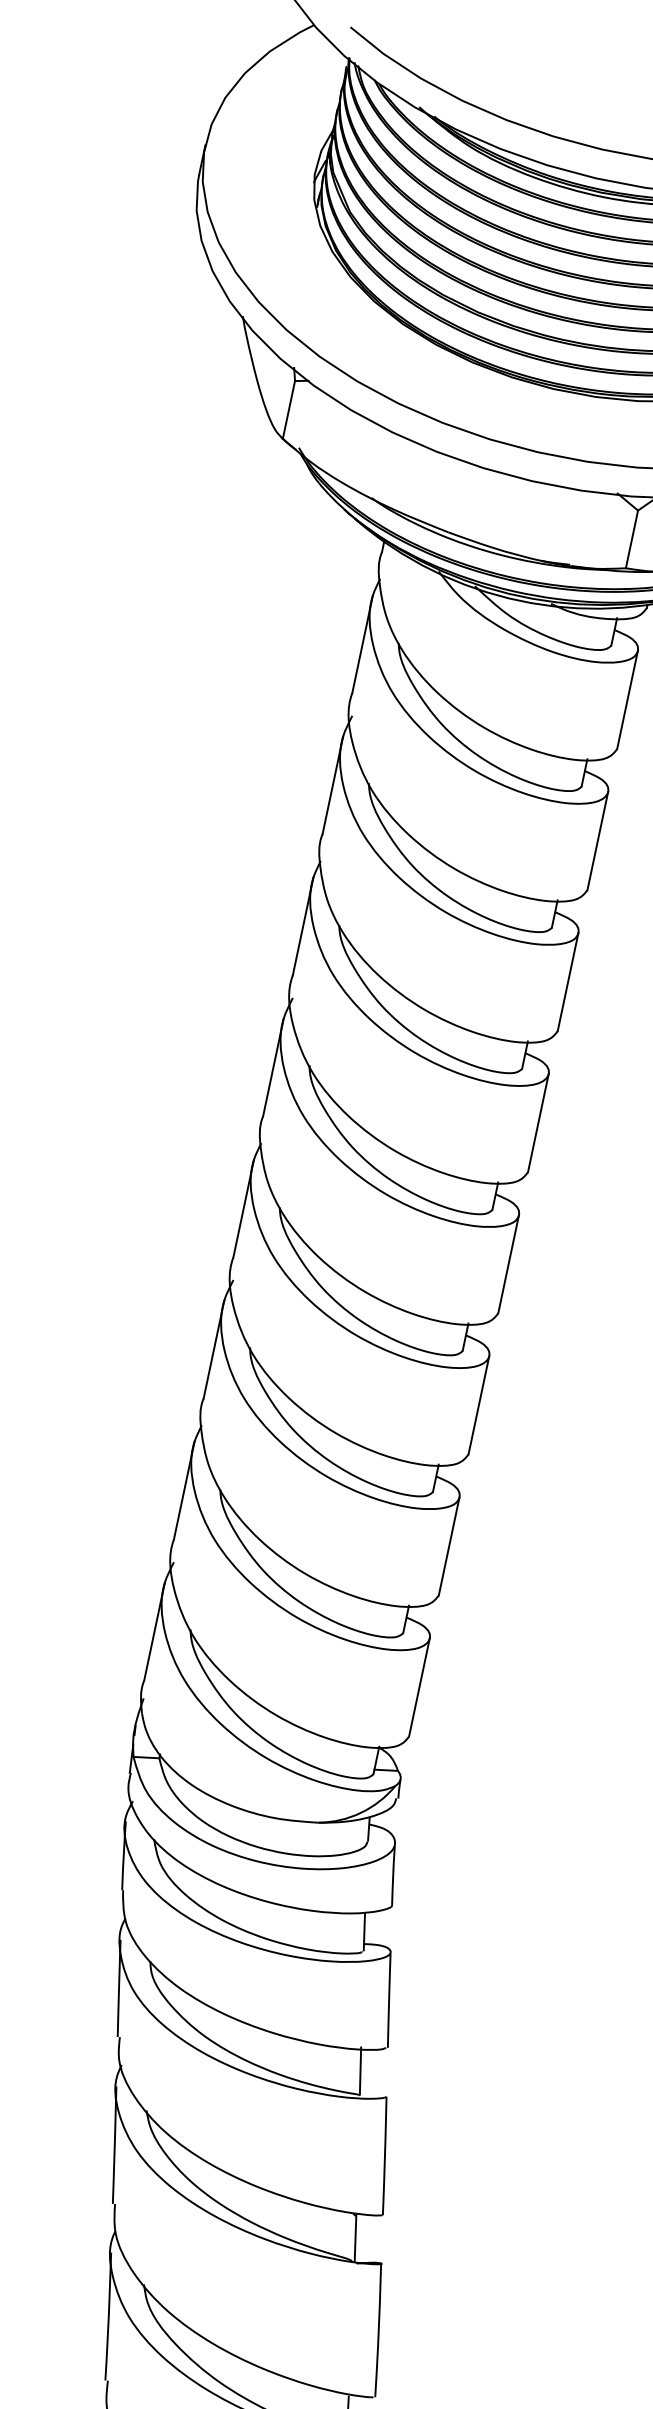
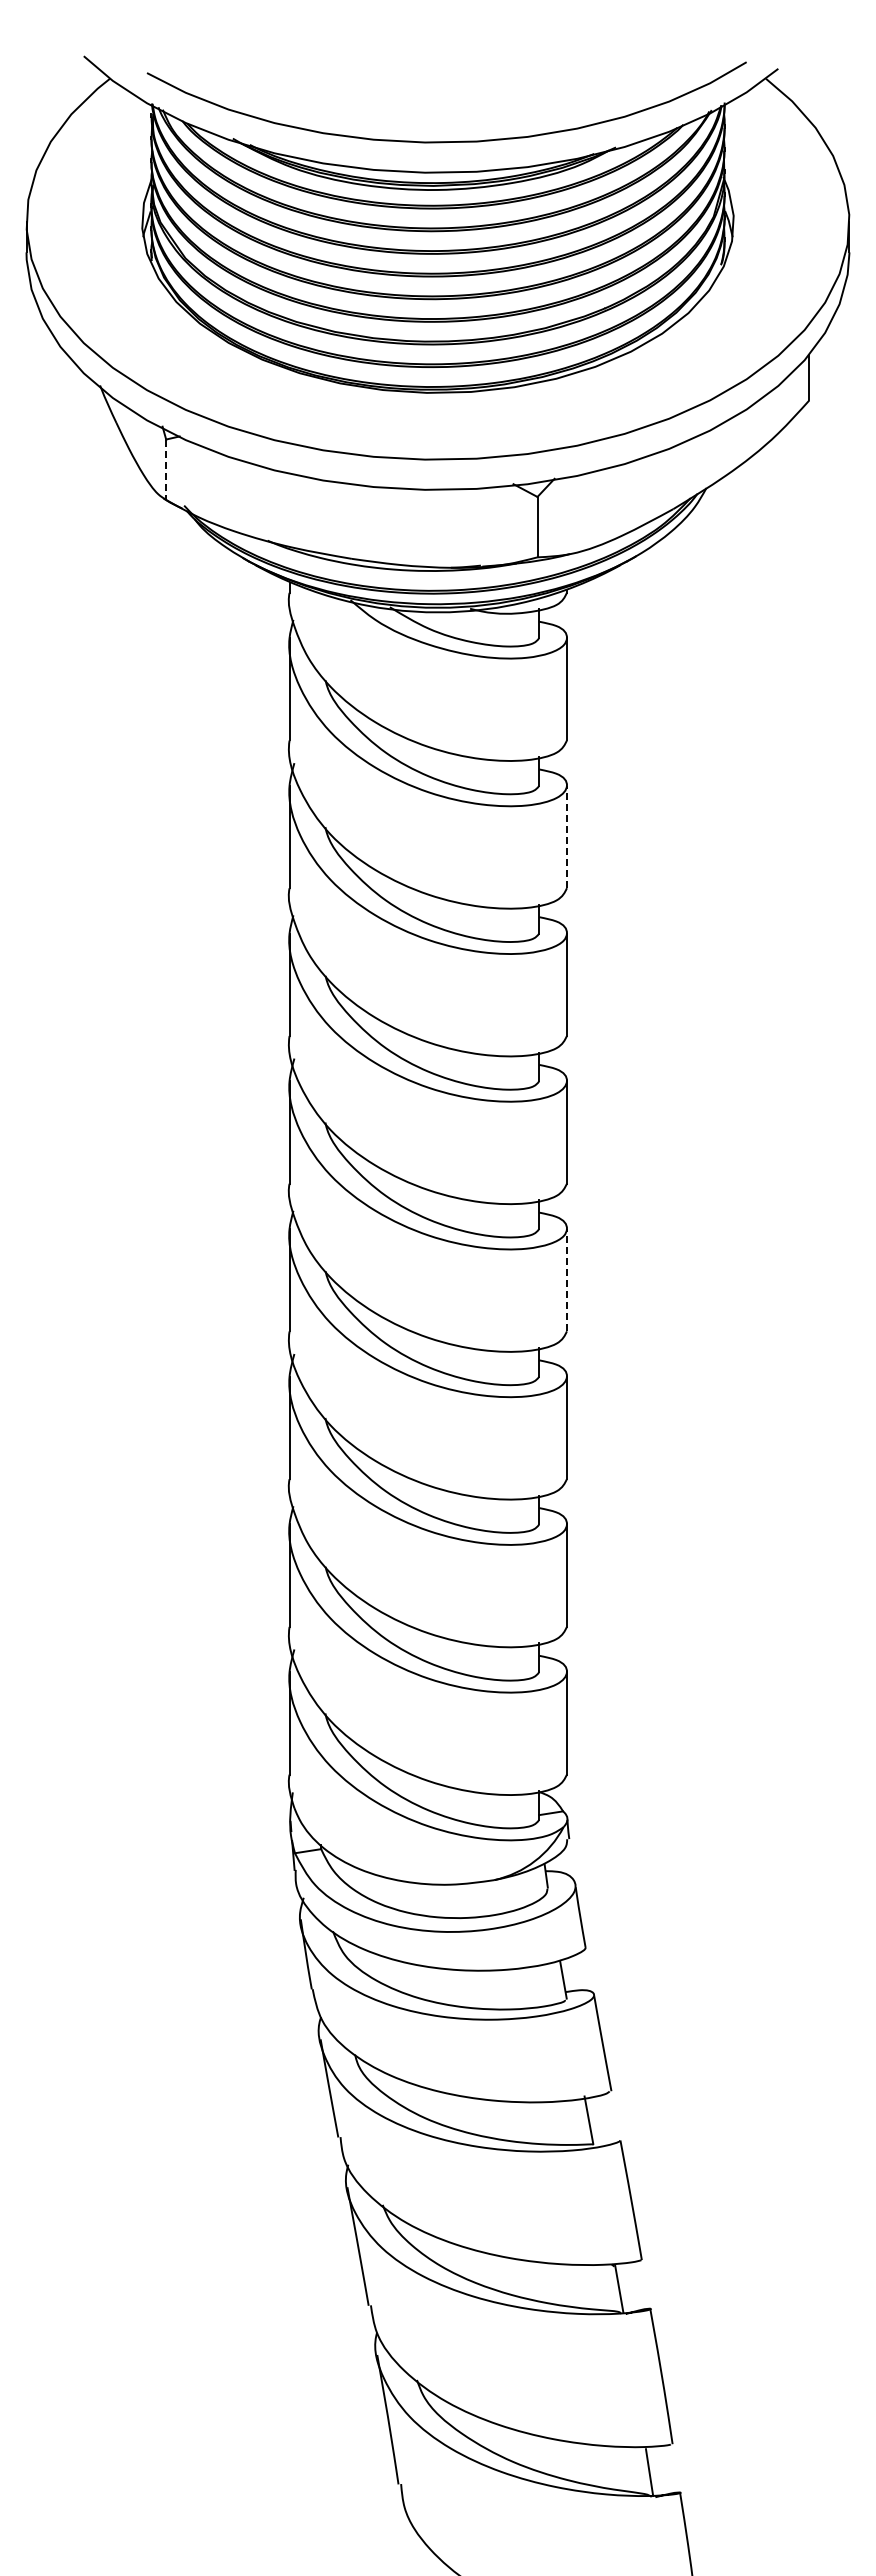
line: (289, 410) -> (166, 470), solid -> dashed
line: (597, 840) -> (566, 836), solid -> dashed
line: (508, 1263) -> (566, 1279), solid -> dashed

